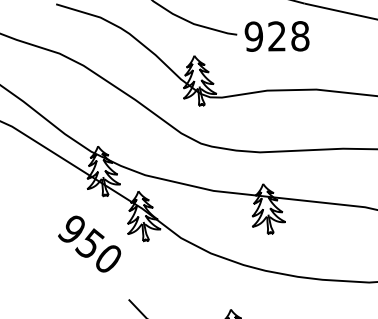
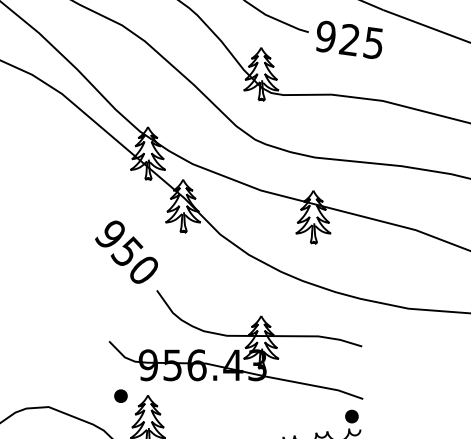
text: (299, 36) -> (373, 43), 928 -> 925
text: (89, 243) -> (126, 251), moved

